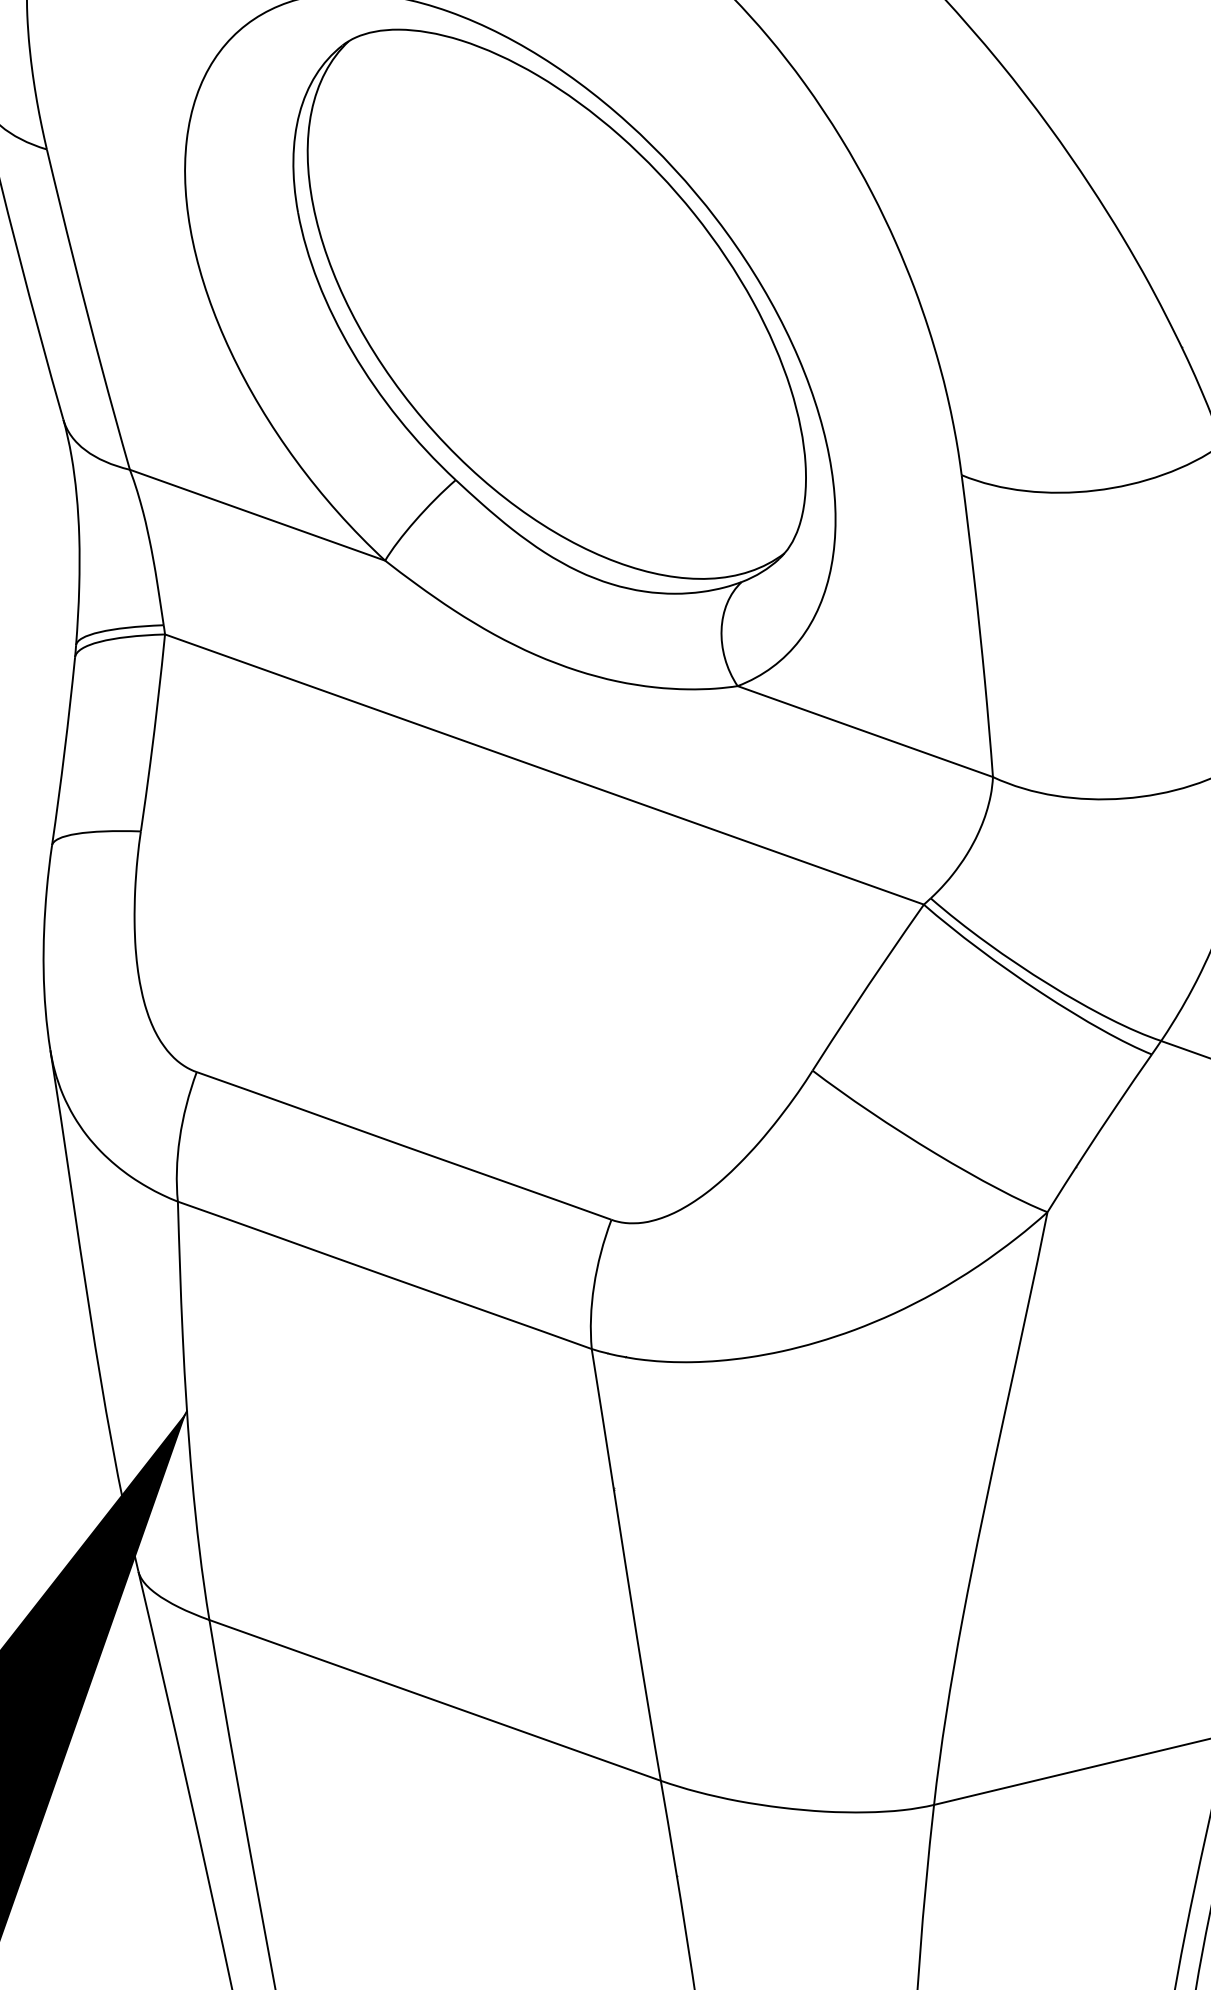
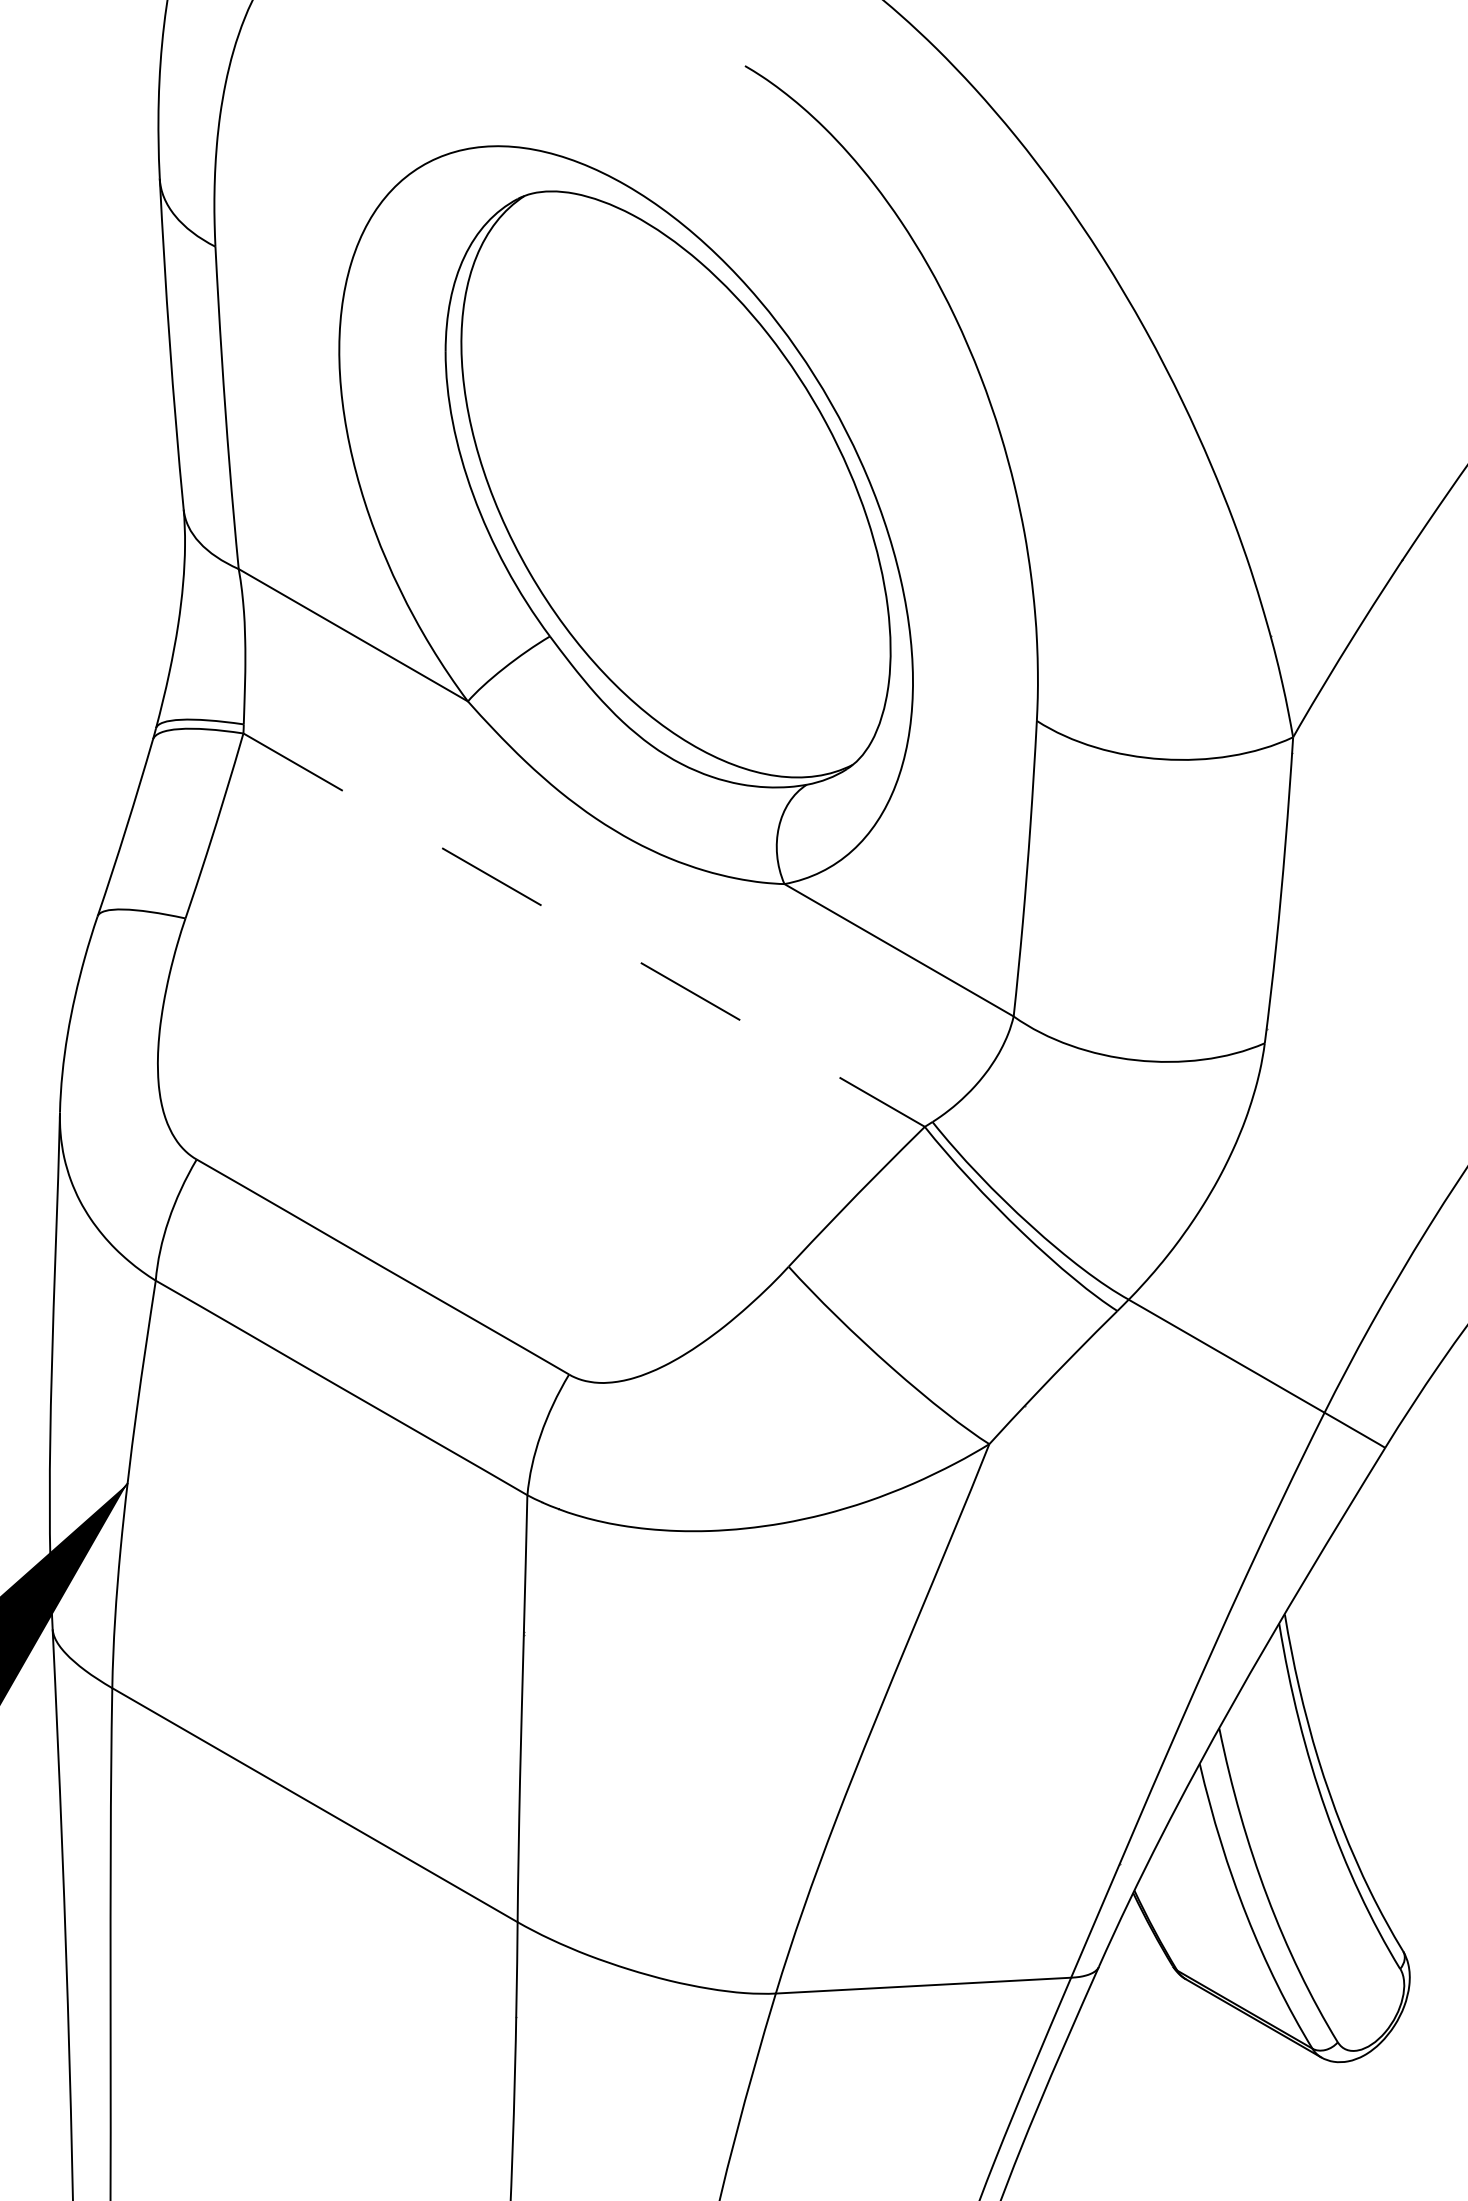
line: (544, 769) -> (584, 930), solid -> dashed

